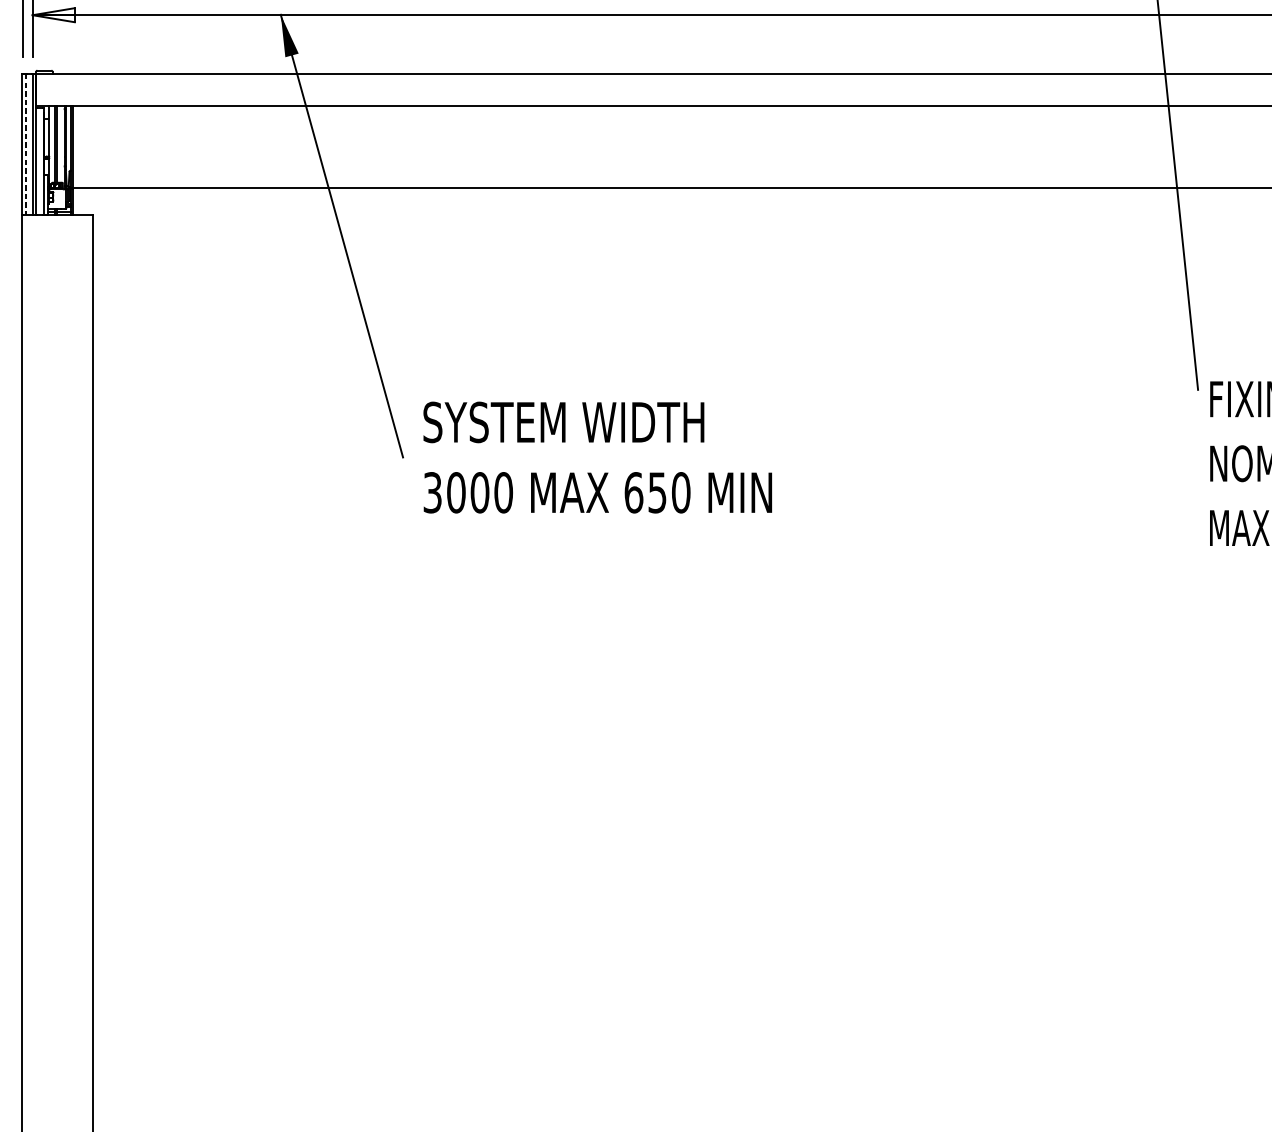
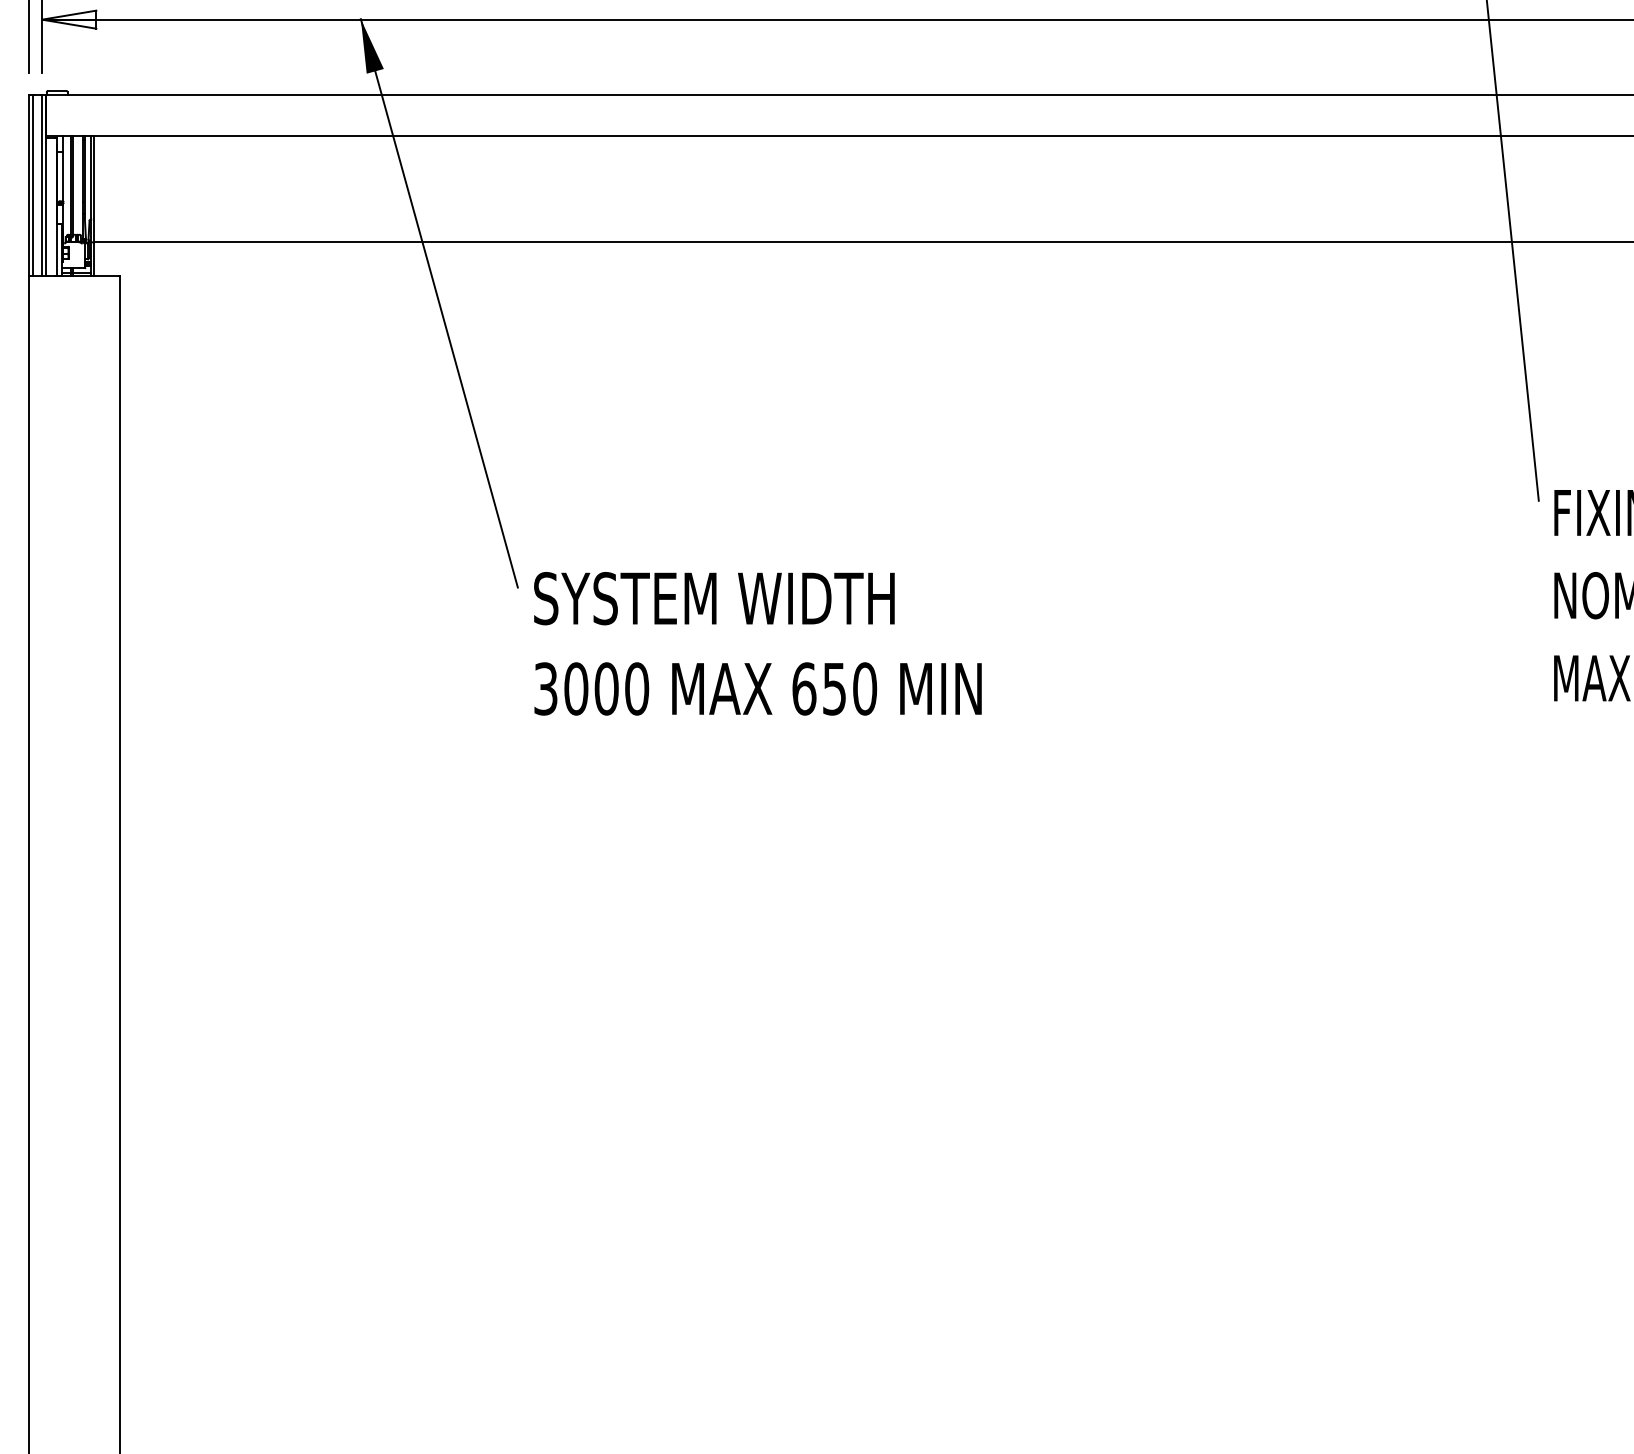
line: (25, 144) -> (33, 185), dashed -> solid
text: (597, 457) -> (757, 643), moved

